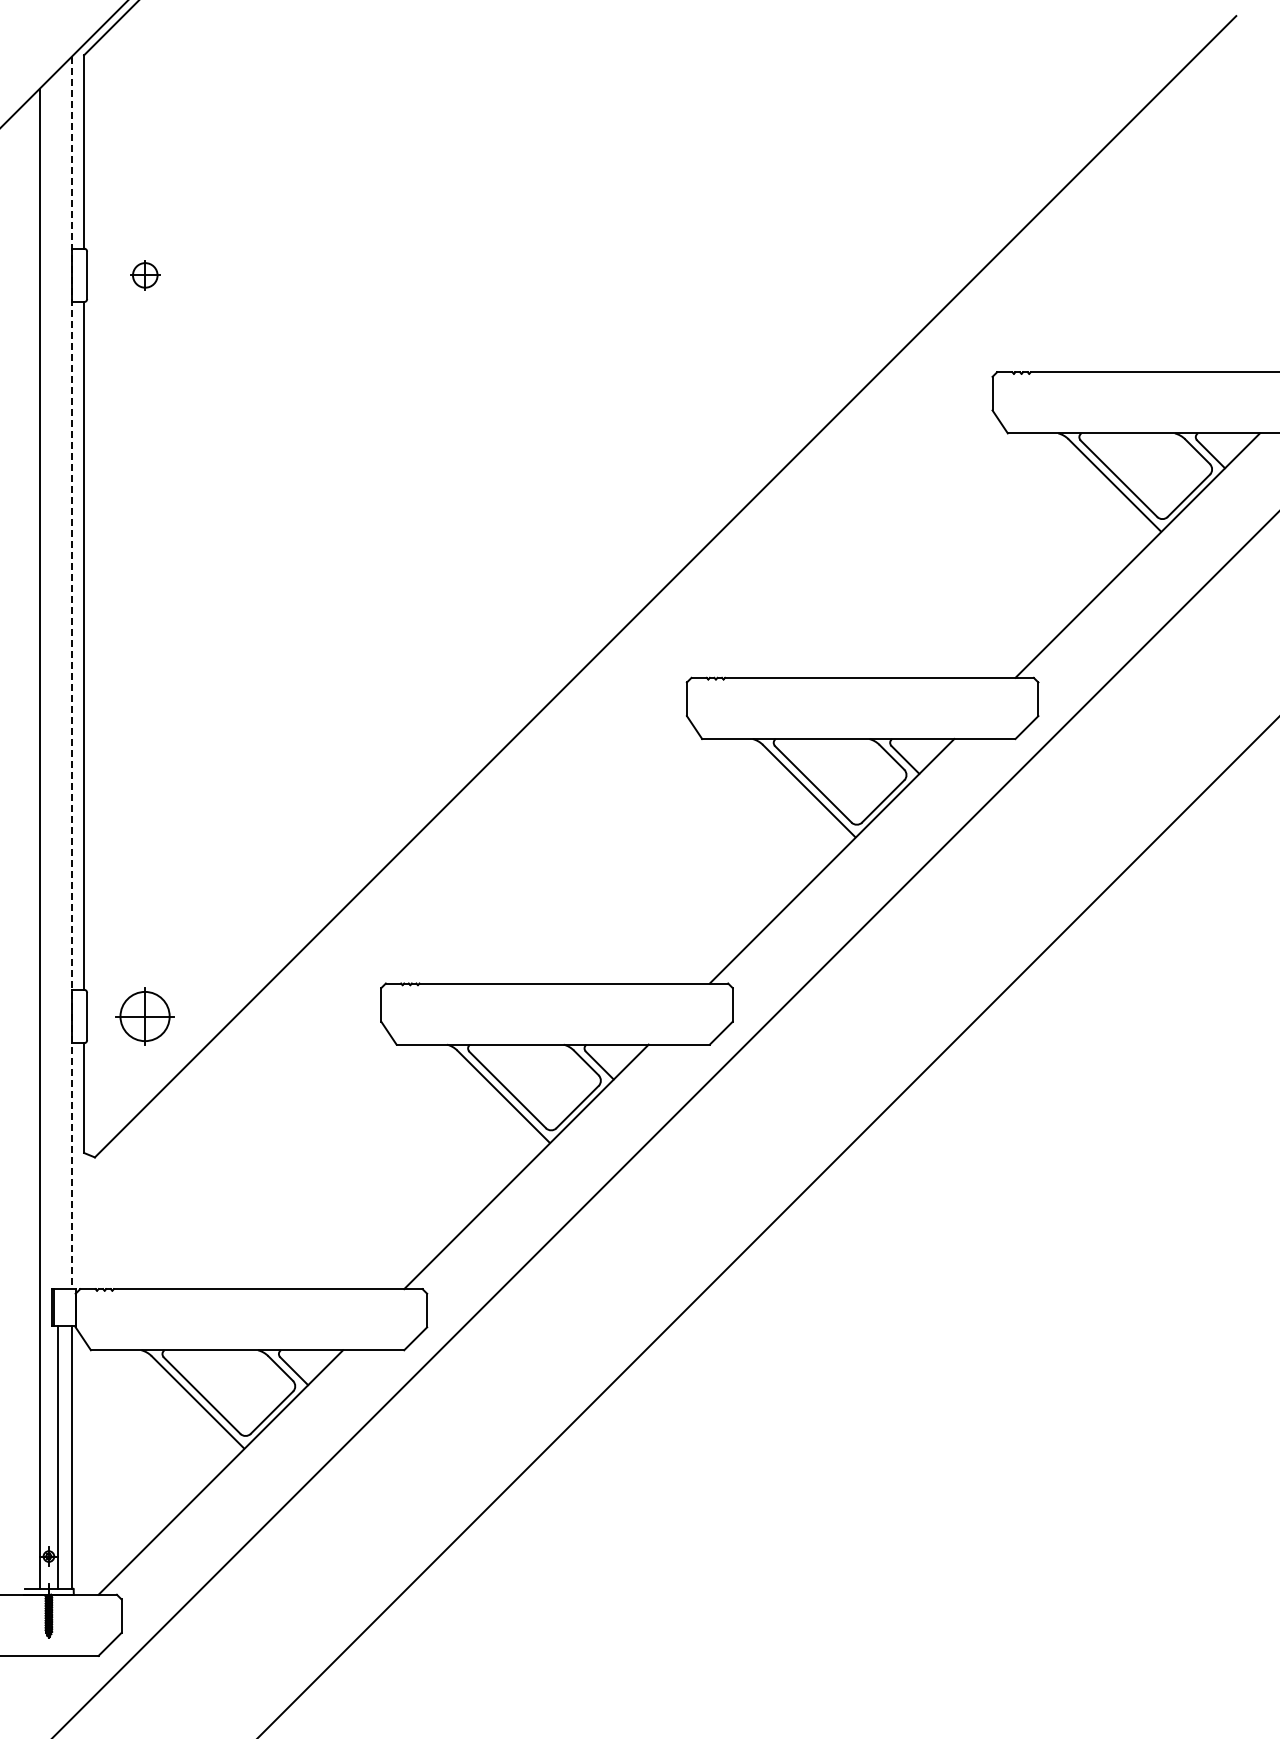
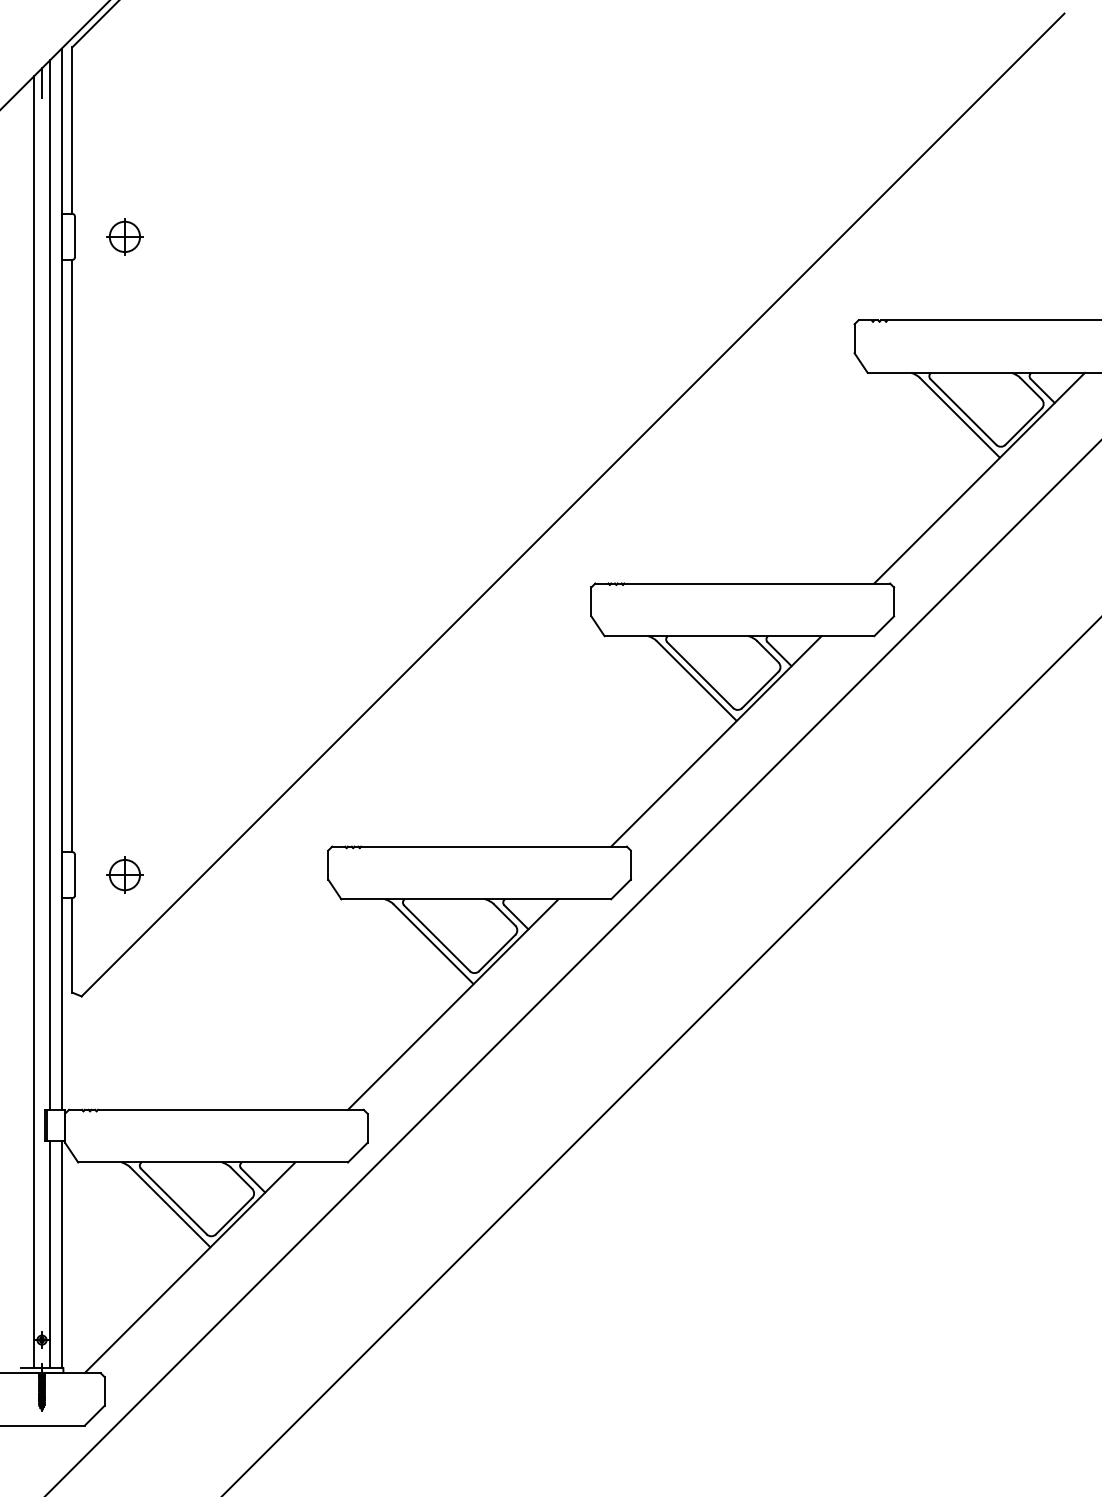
line: (48, 96) -> (41, 82), added
part: (145, 275) -> (125, 237), size x1.43
line: (71, 673) -> (61, 579), dashed -> solid
line: (58, 679) -> (50, 584), added
part: (145, 1016) -> (125, 875), size x0.71

